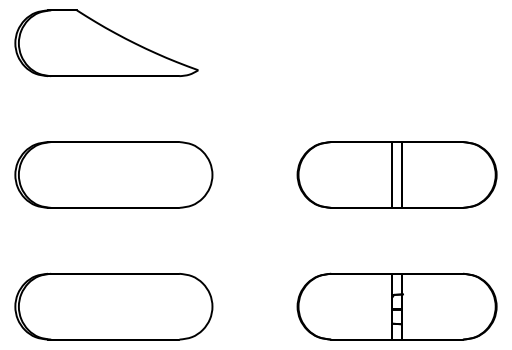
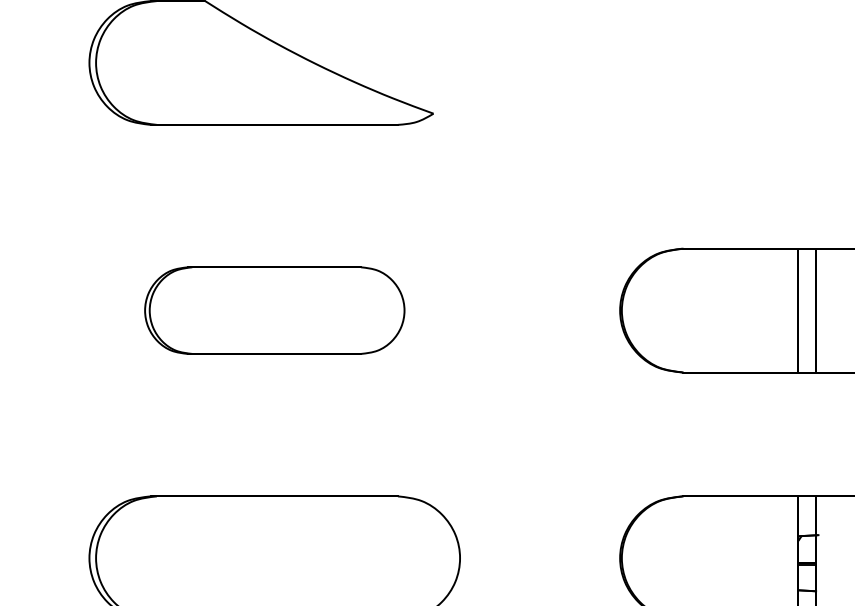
part: (113, 174) -> (273, 309), size x0.7

